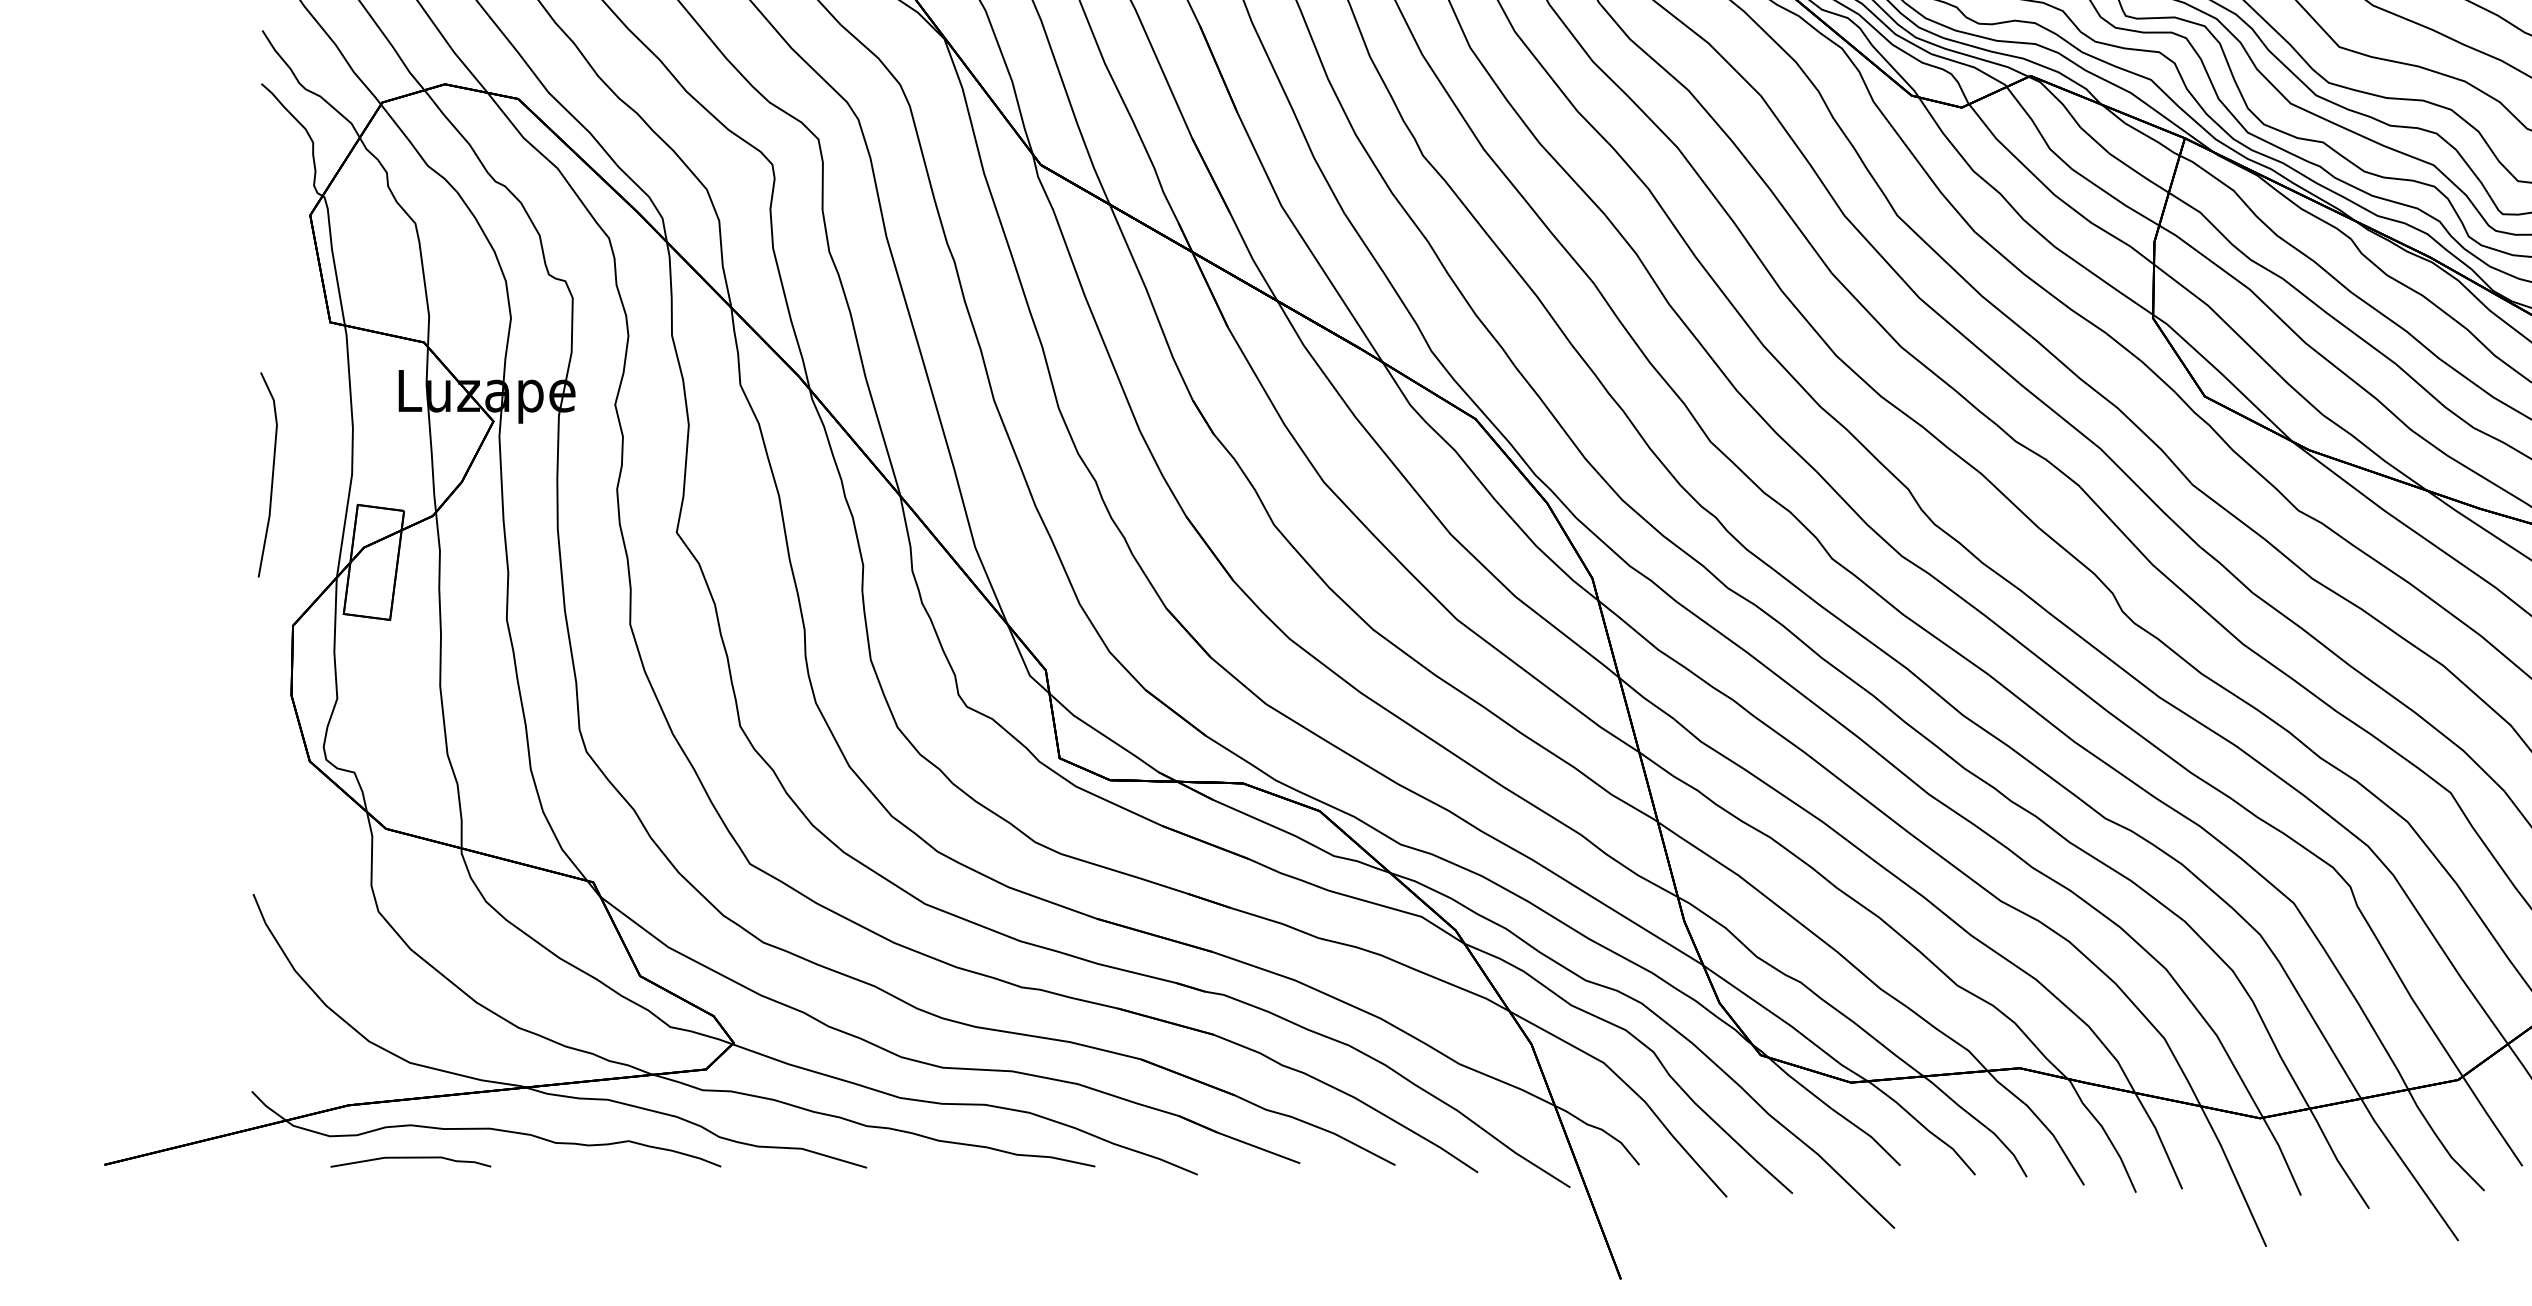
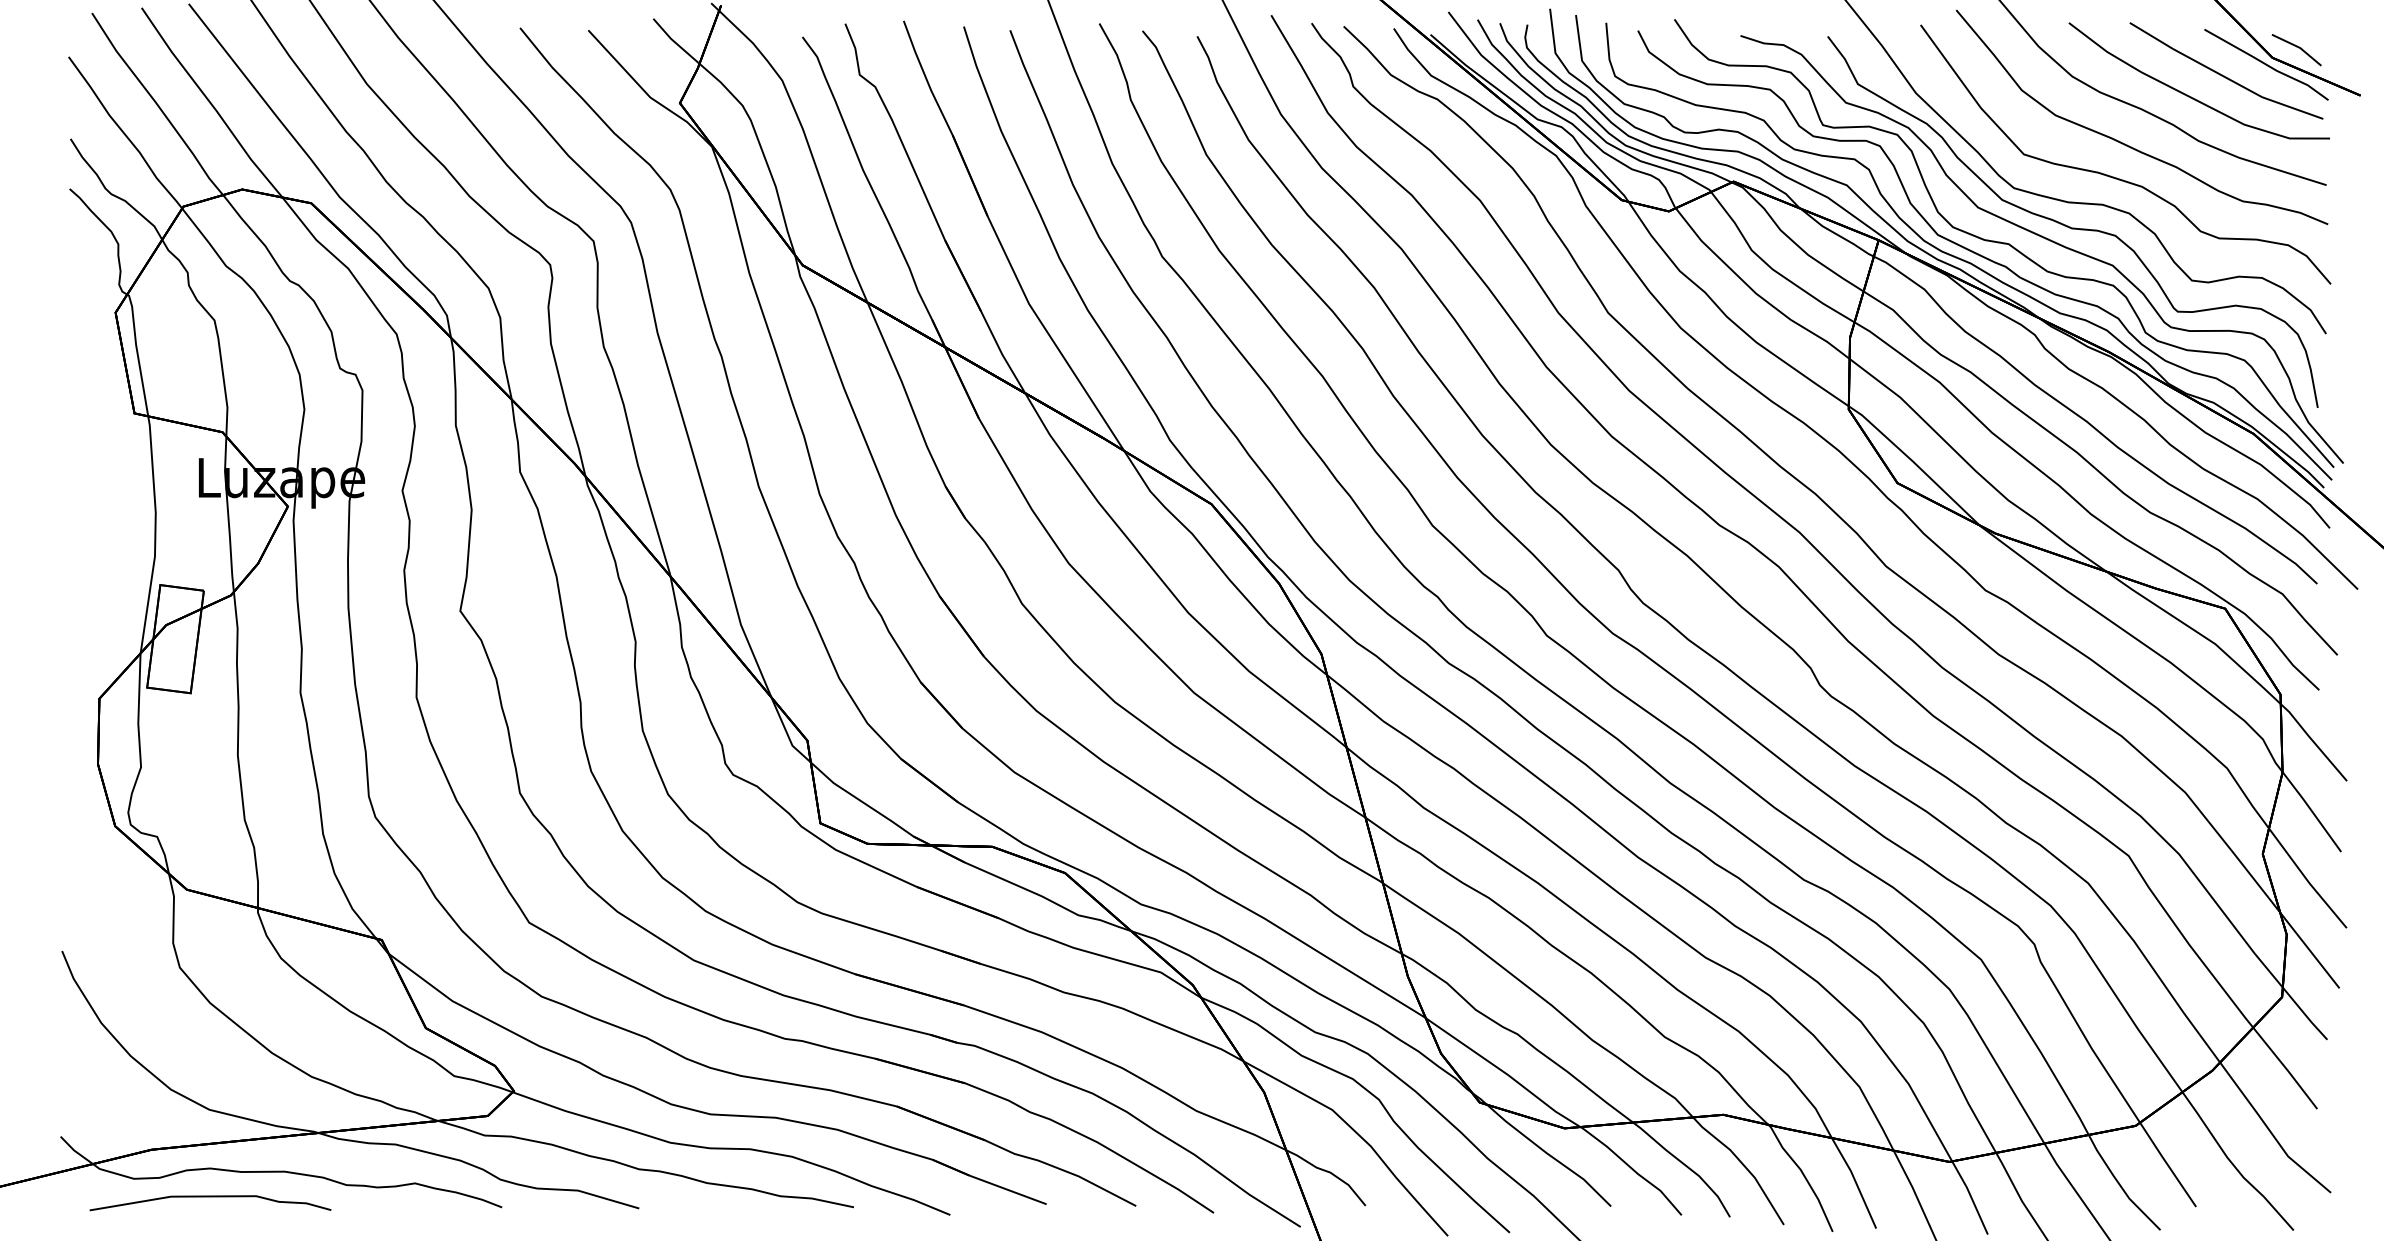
line: (271, 474) -> (79, 556), removed
part: (410, 1161) -> (209, 1202), size x1.6

